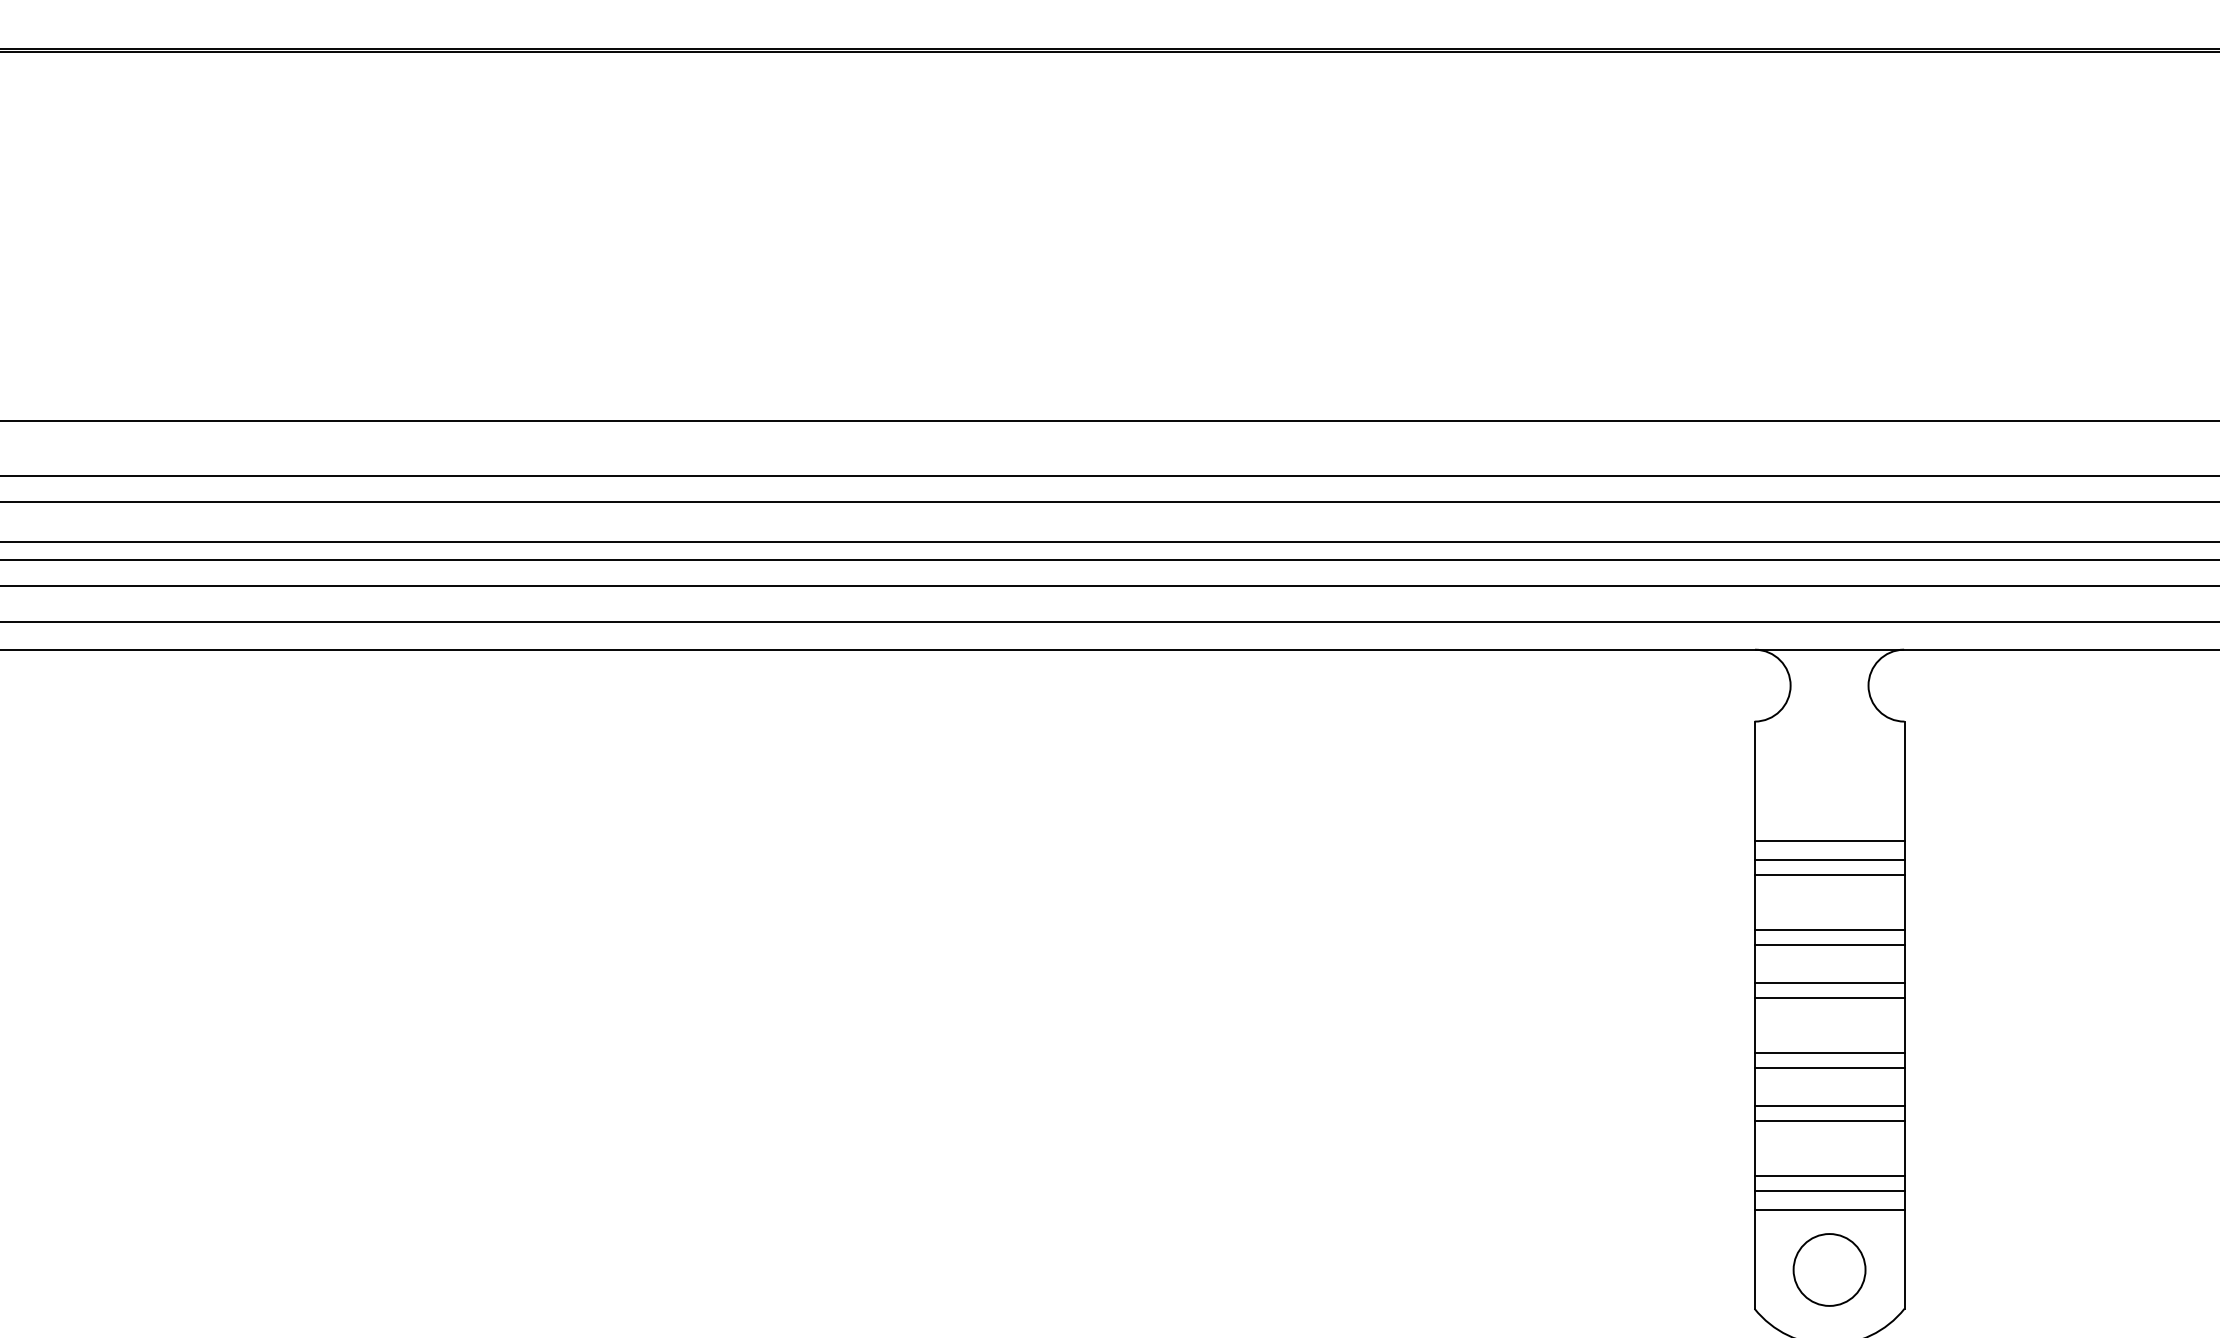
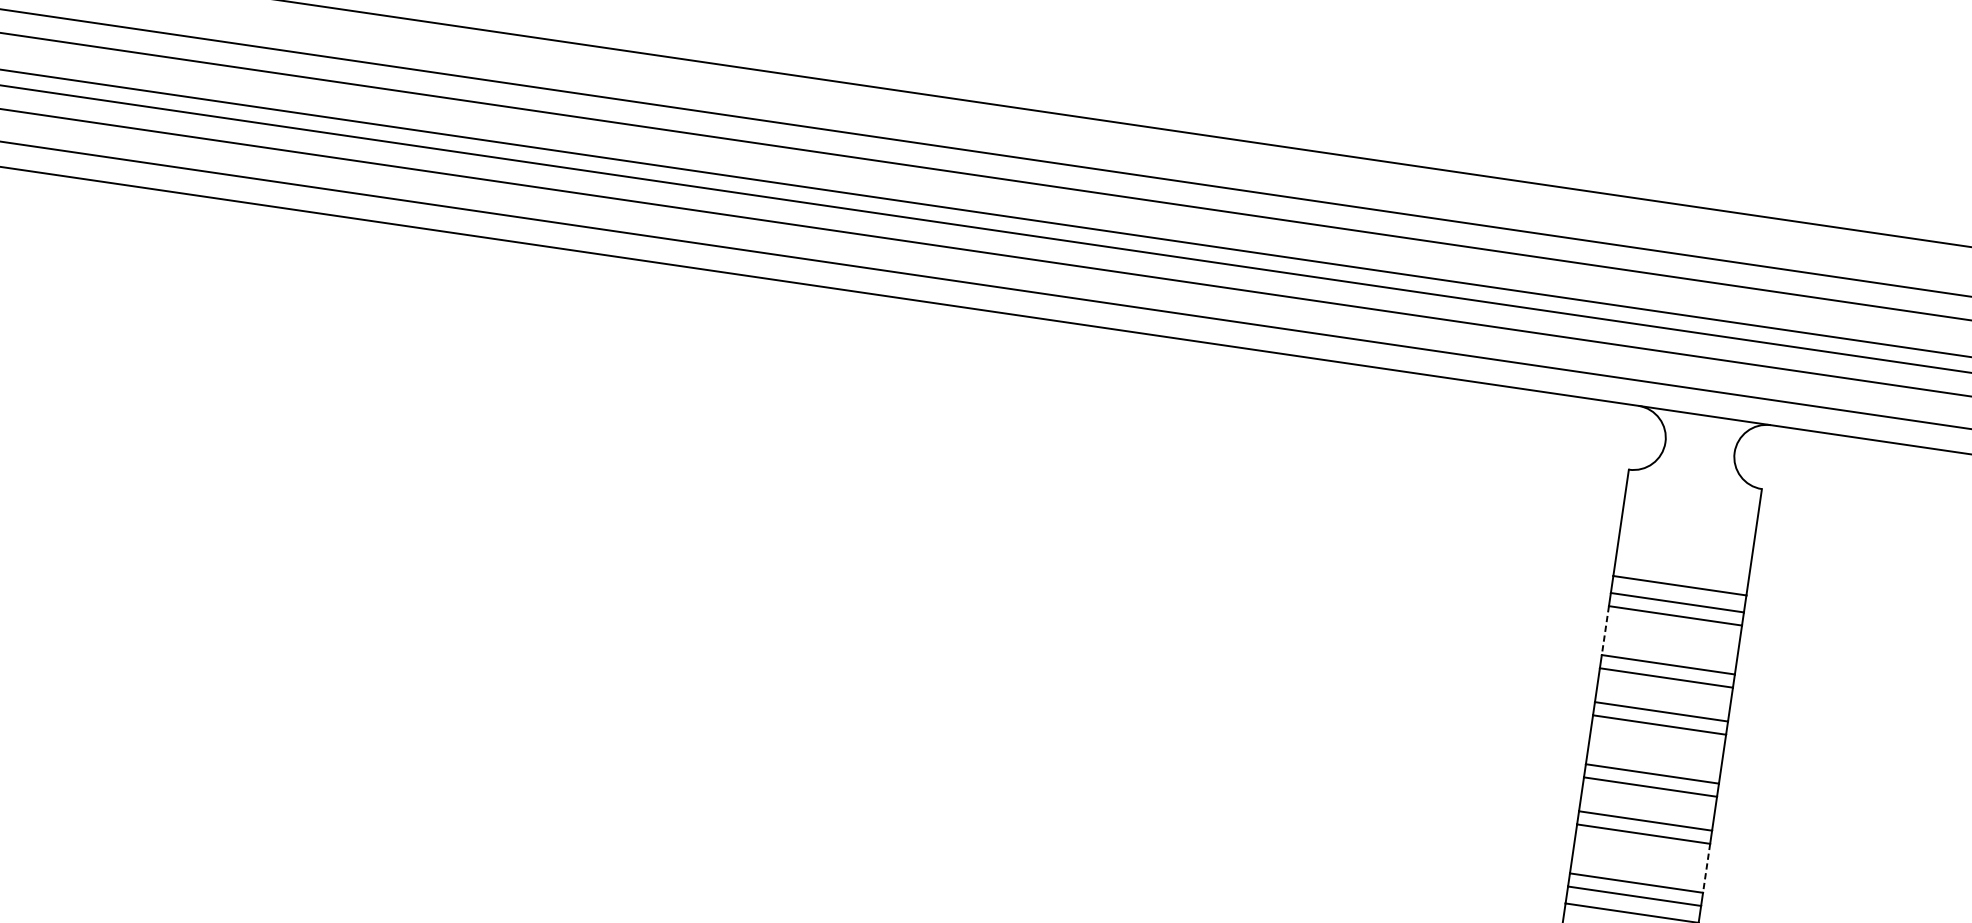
line: (1754, 902) -> (1605, 630), solid -> dashed
line: (1904, 1148) -> (1706, 868), solid -> dashed

